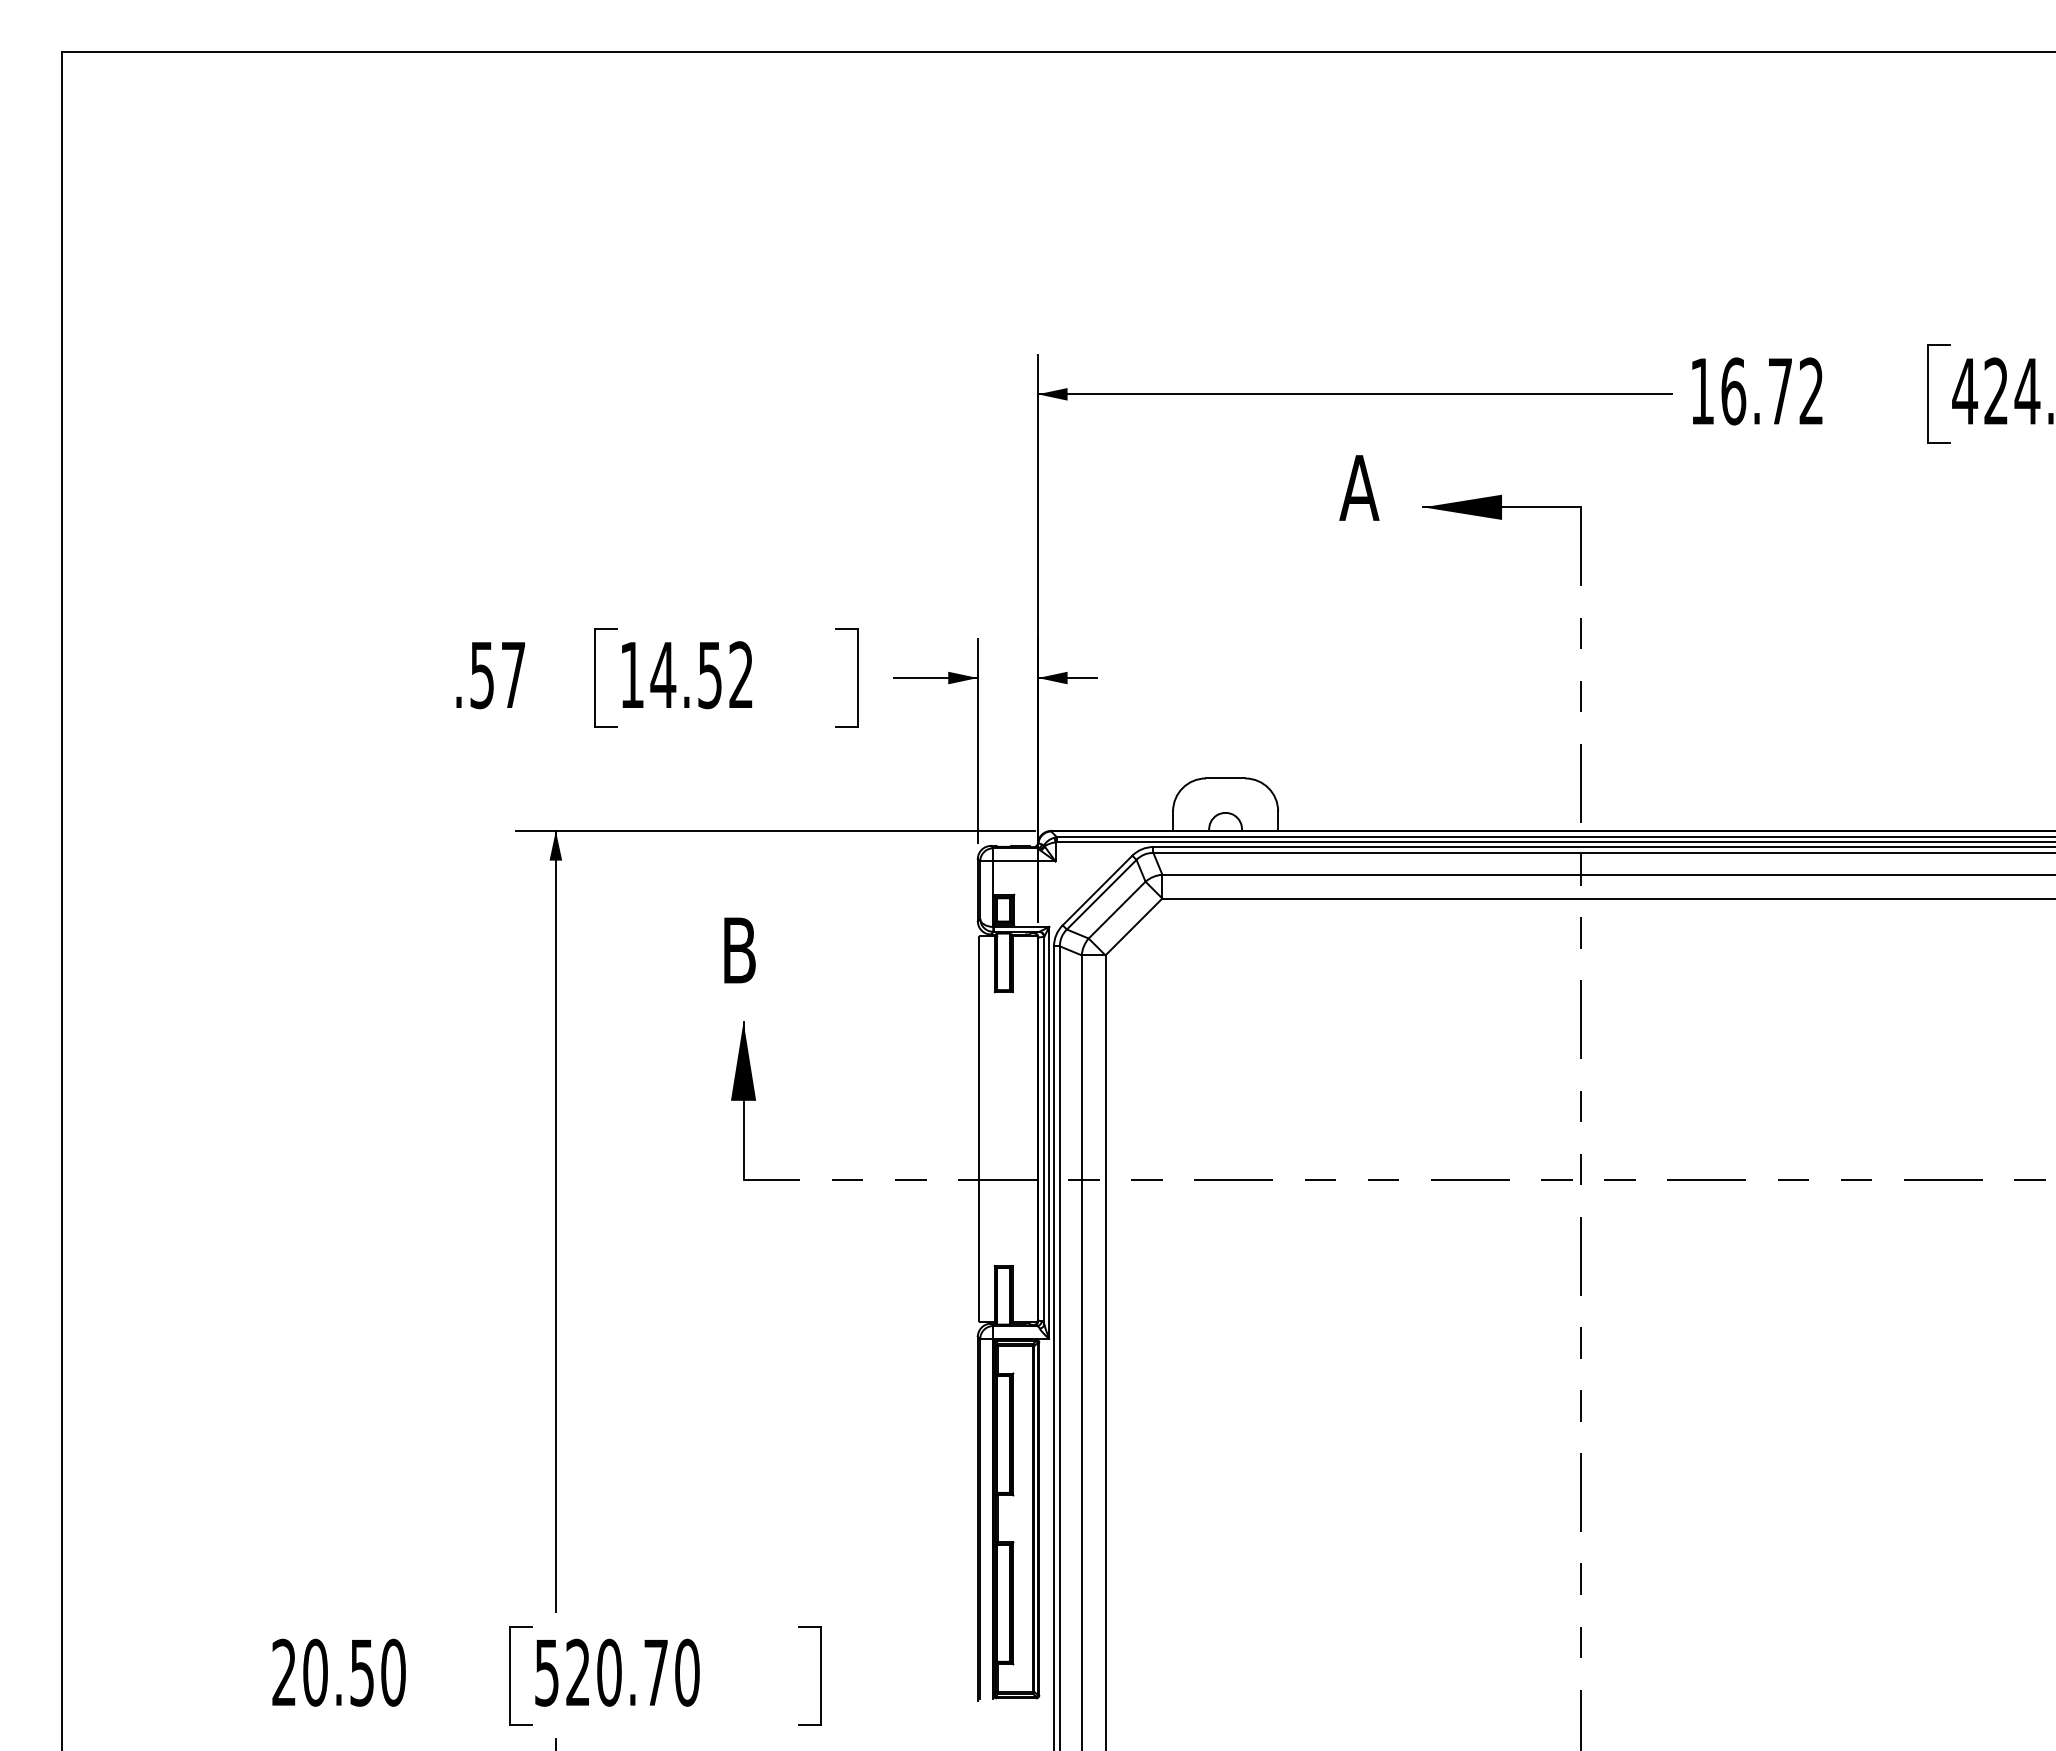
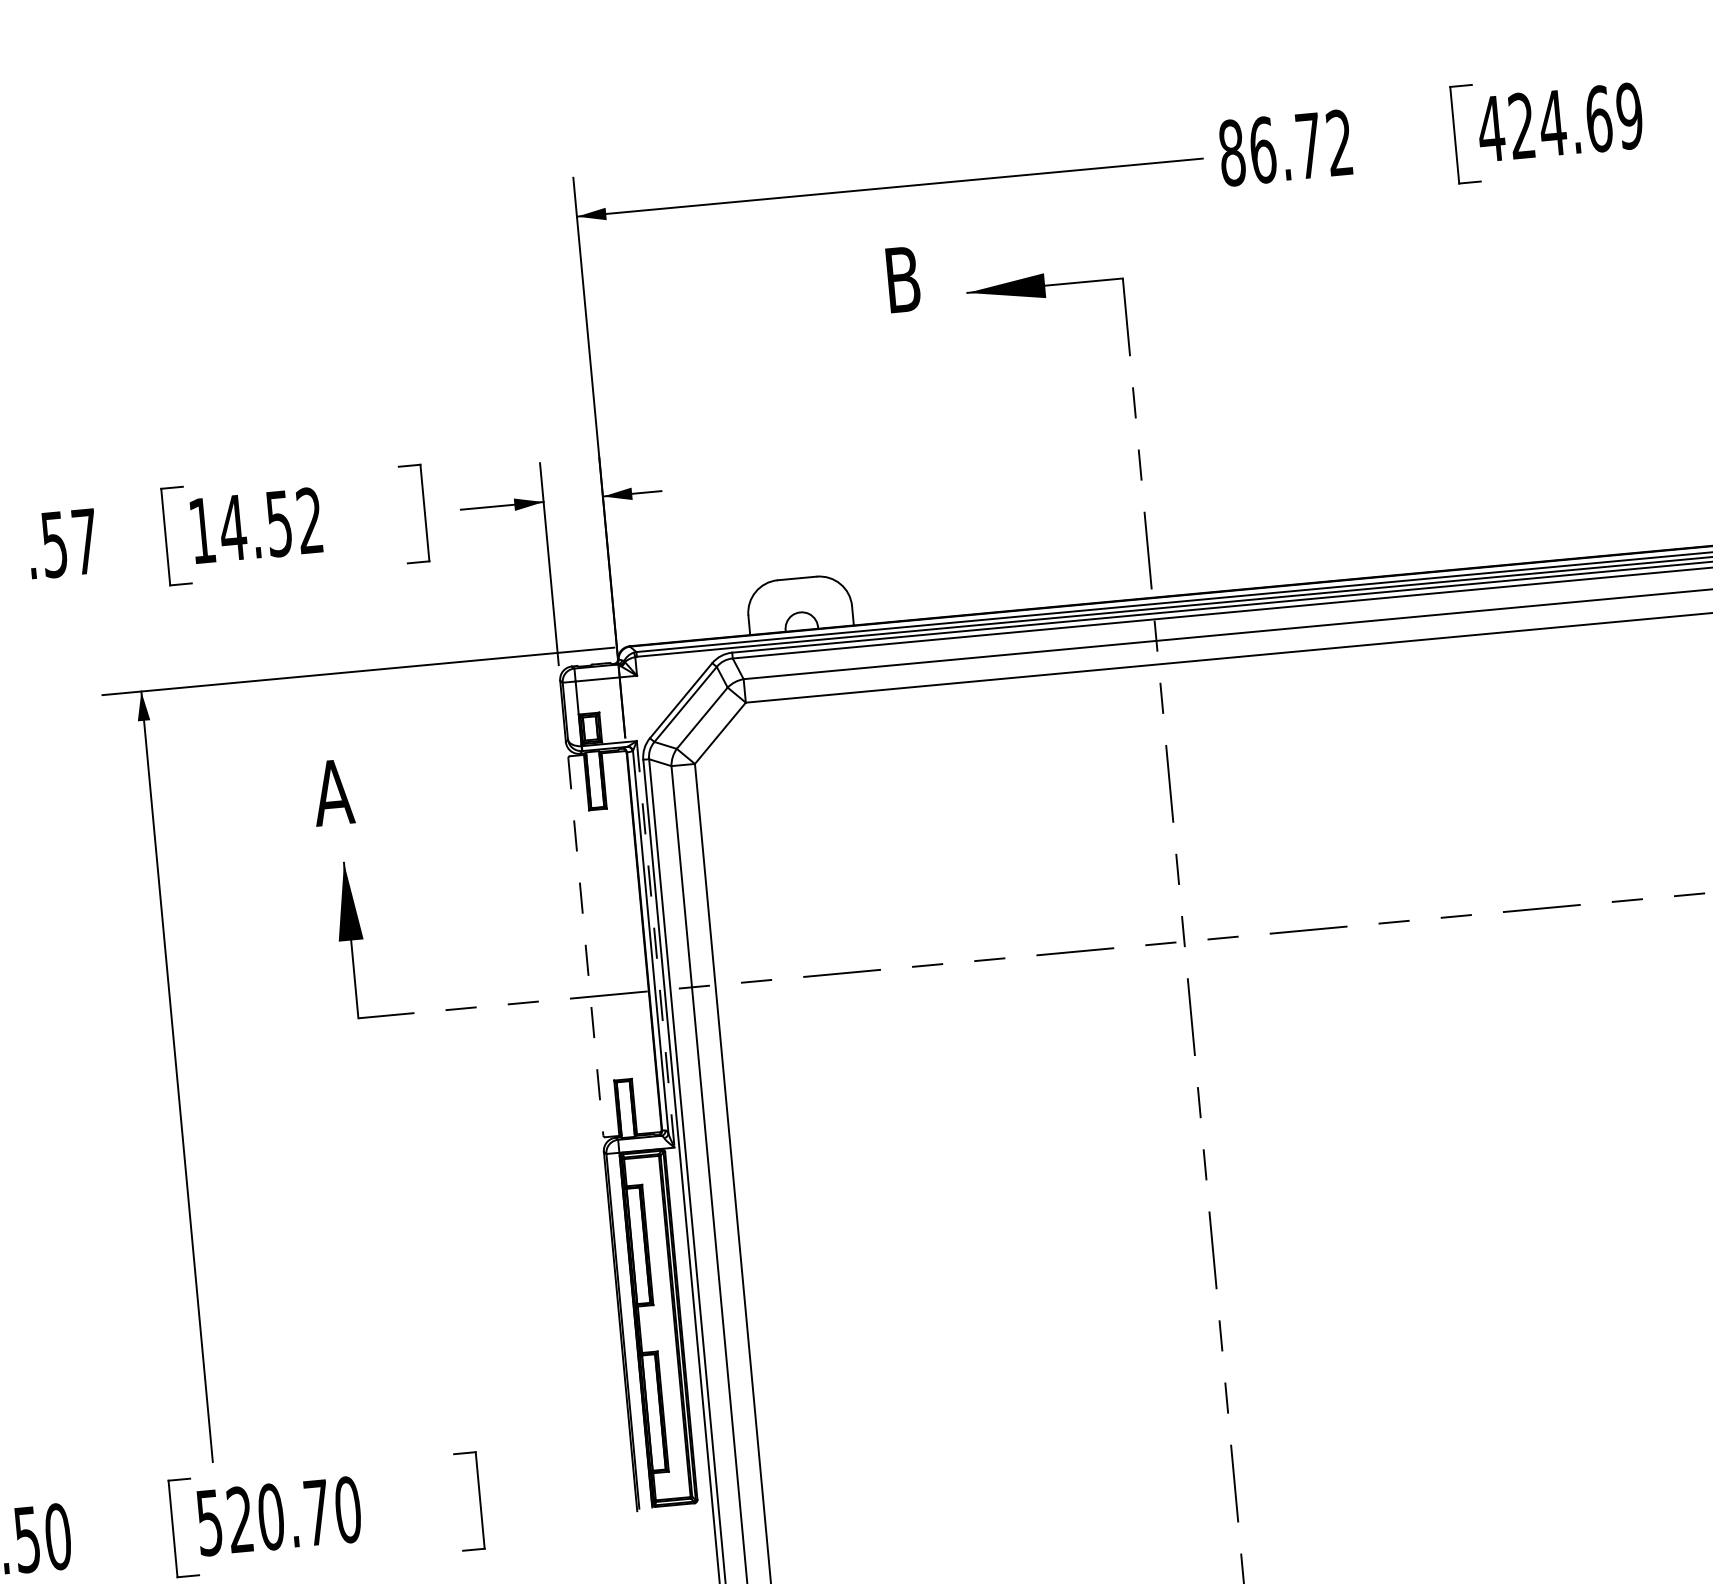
text: (1702, 391) -> (1232, 153), 16.72 -> 86.72
text: (1359, 487) -> (902, 279), A -> B
text: (739, 950) -> (333, 792), B -> A
line: (978, 1129) -> (585, 947), solid -> dashed
line: (1049, 1133) -> (655, 944), solid -> dashed

